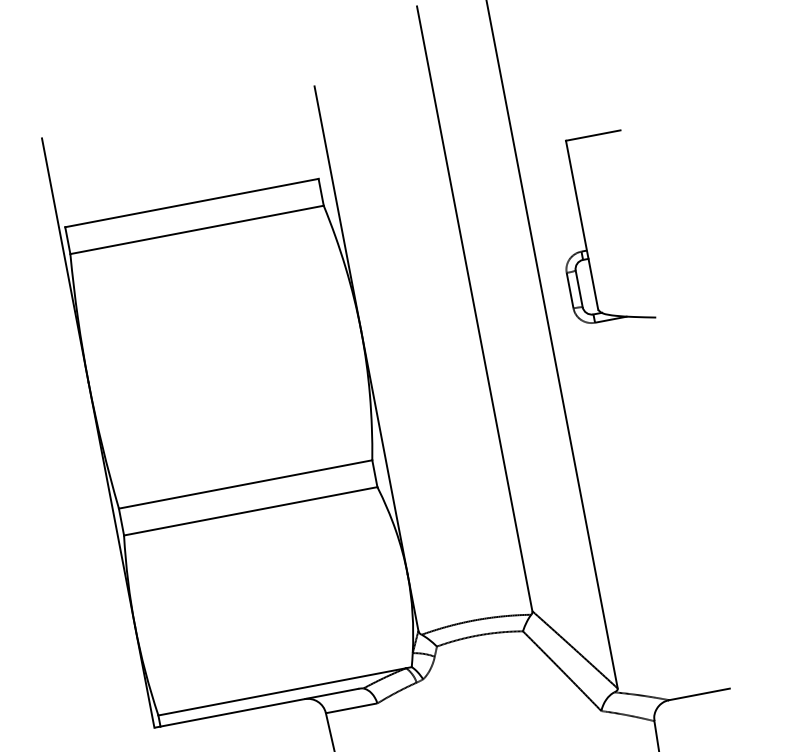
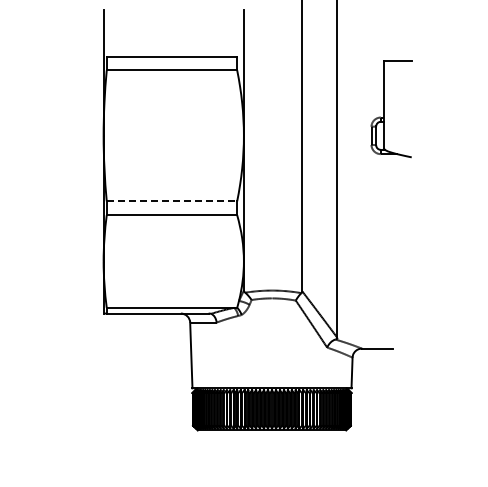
part: (585, 234) -> (384, 109), moved
line: (246, 484) -> (172, 201), solid -> dashed

